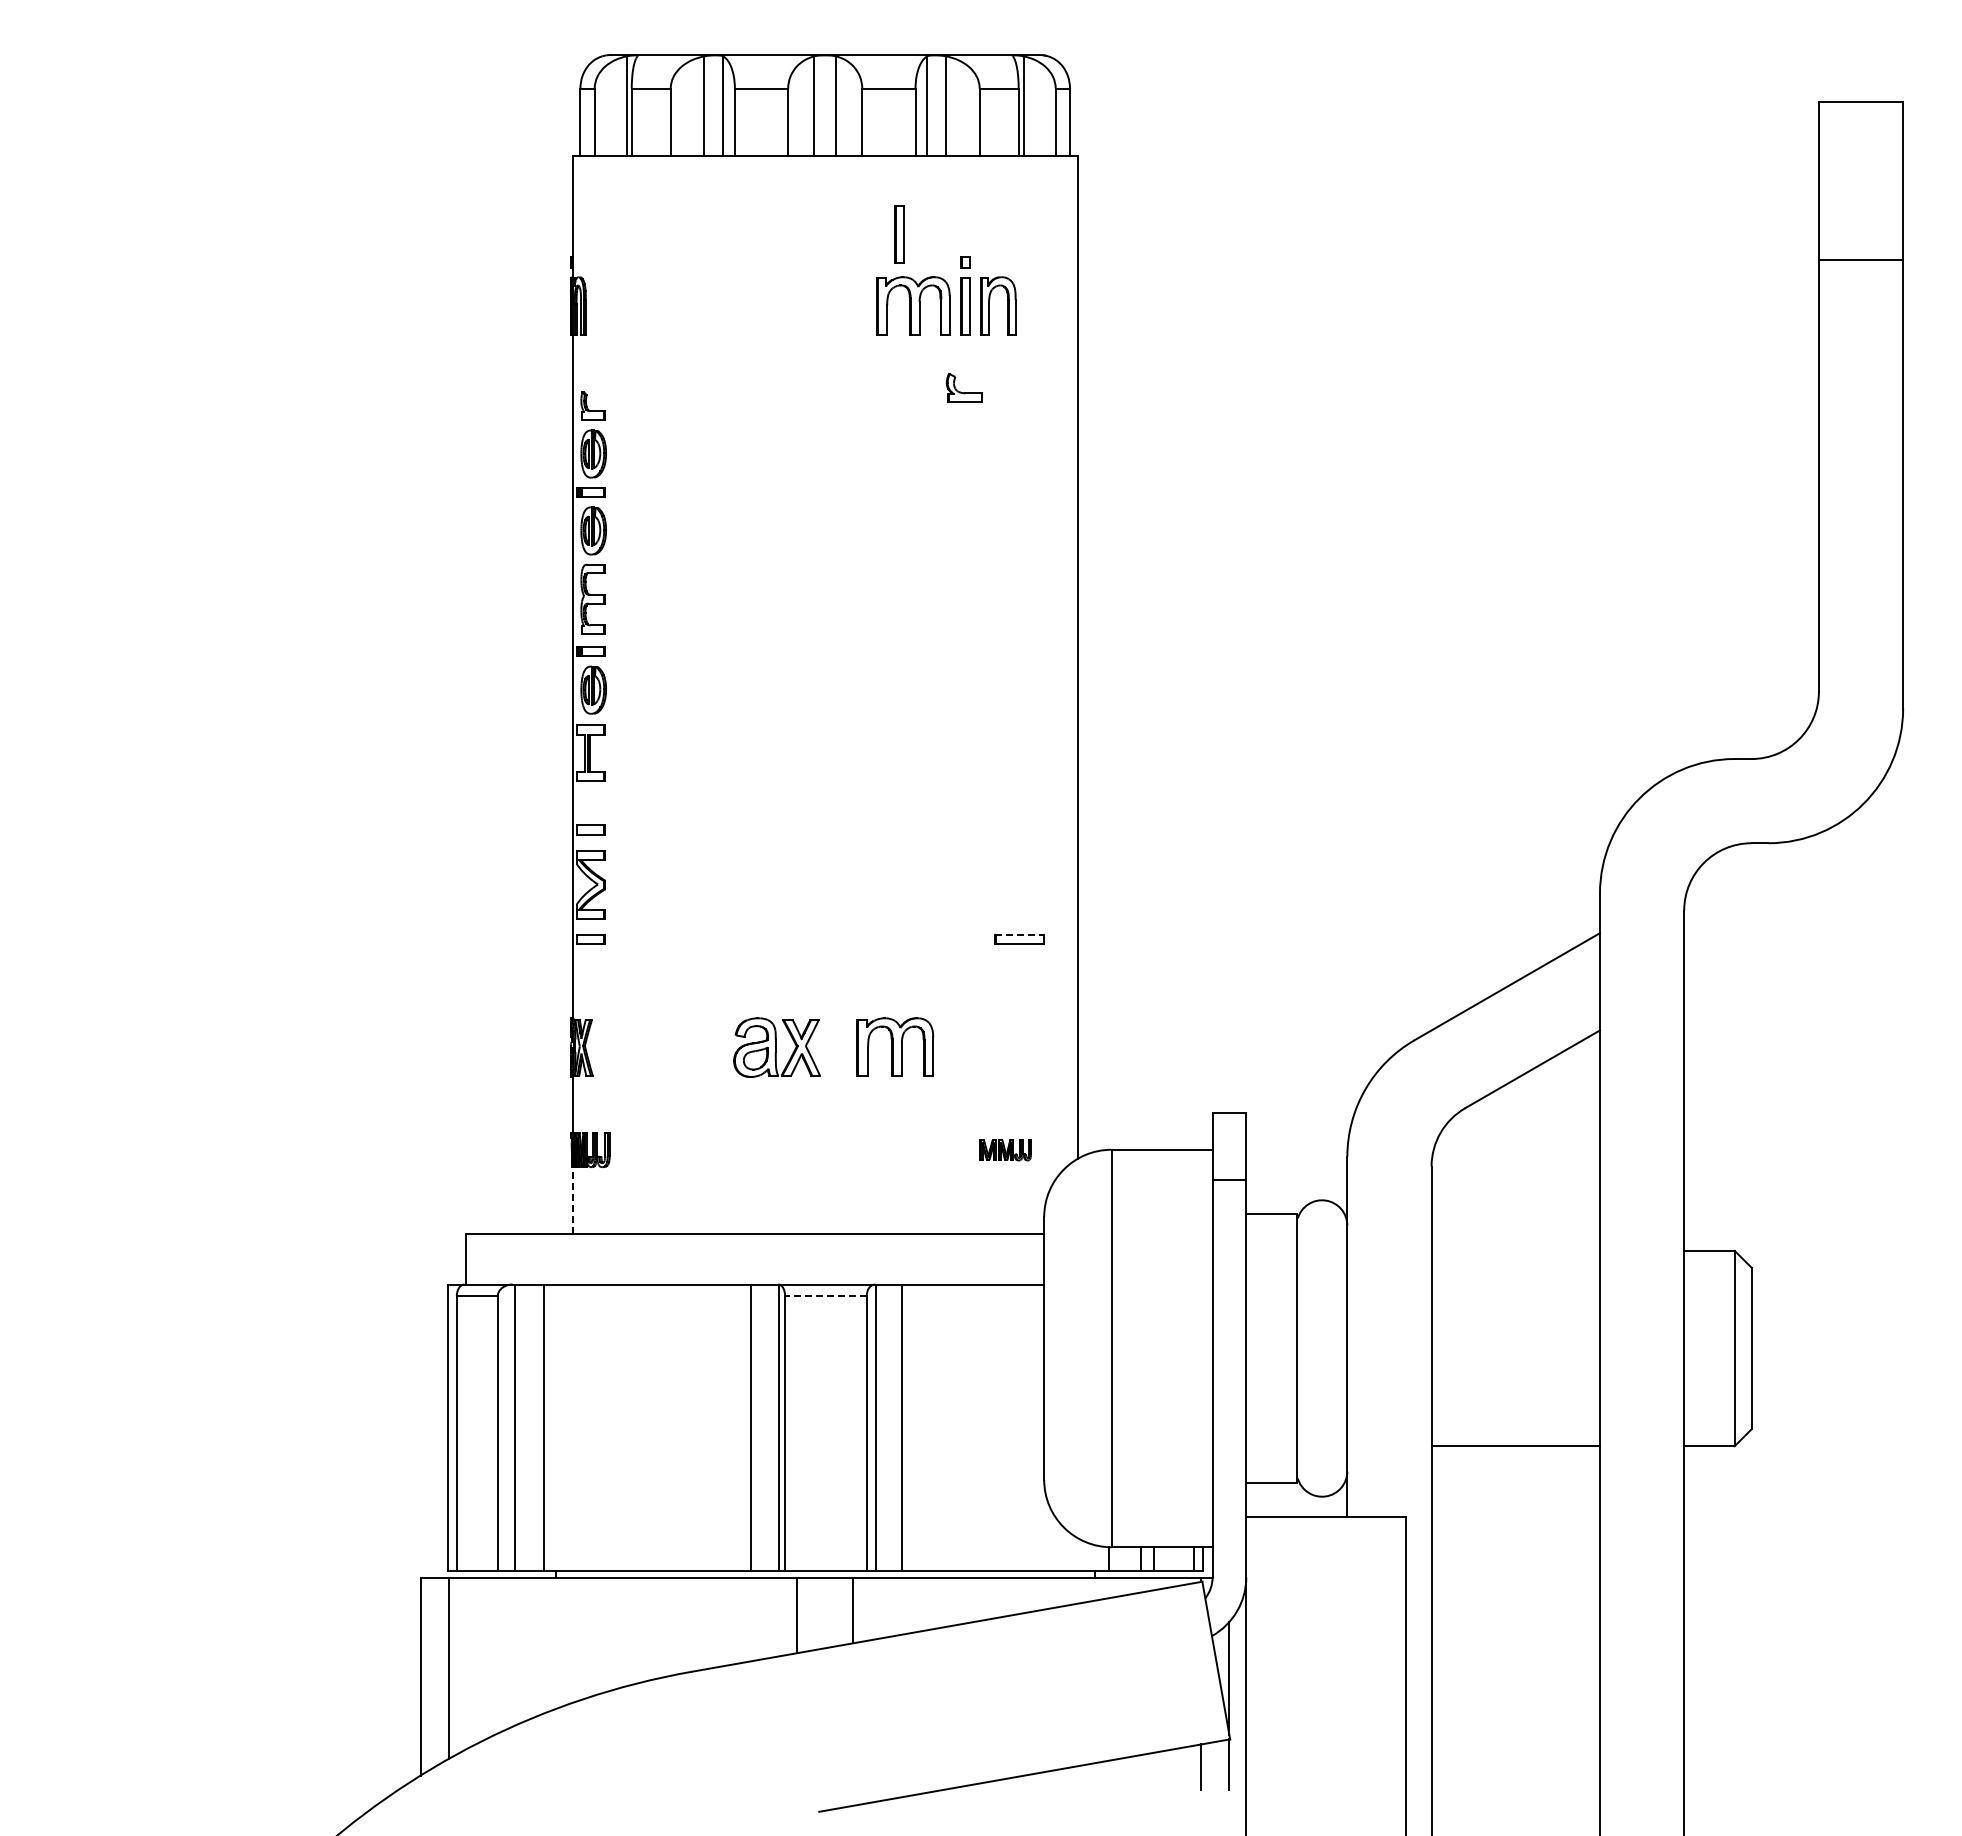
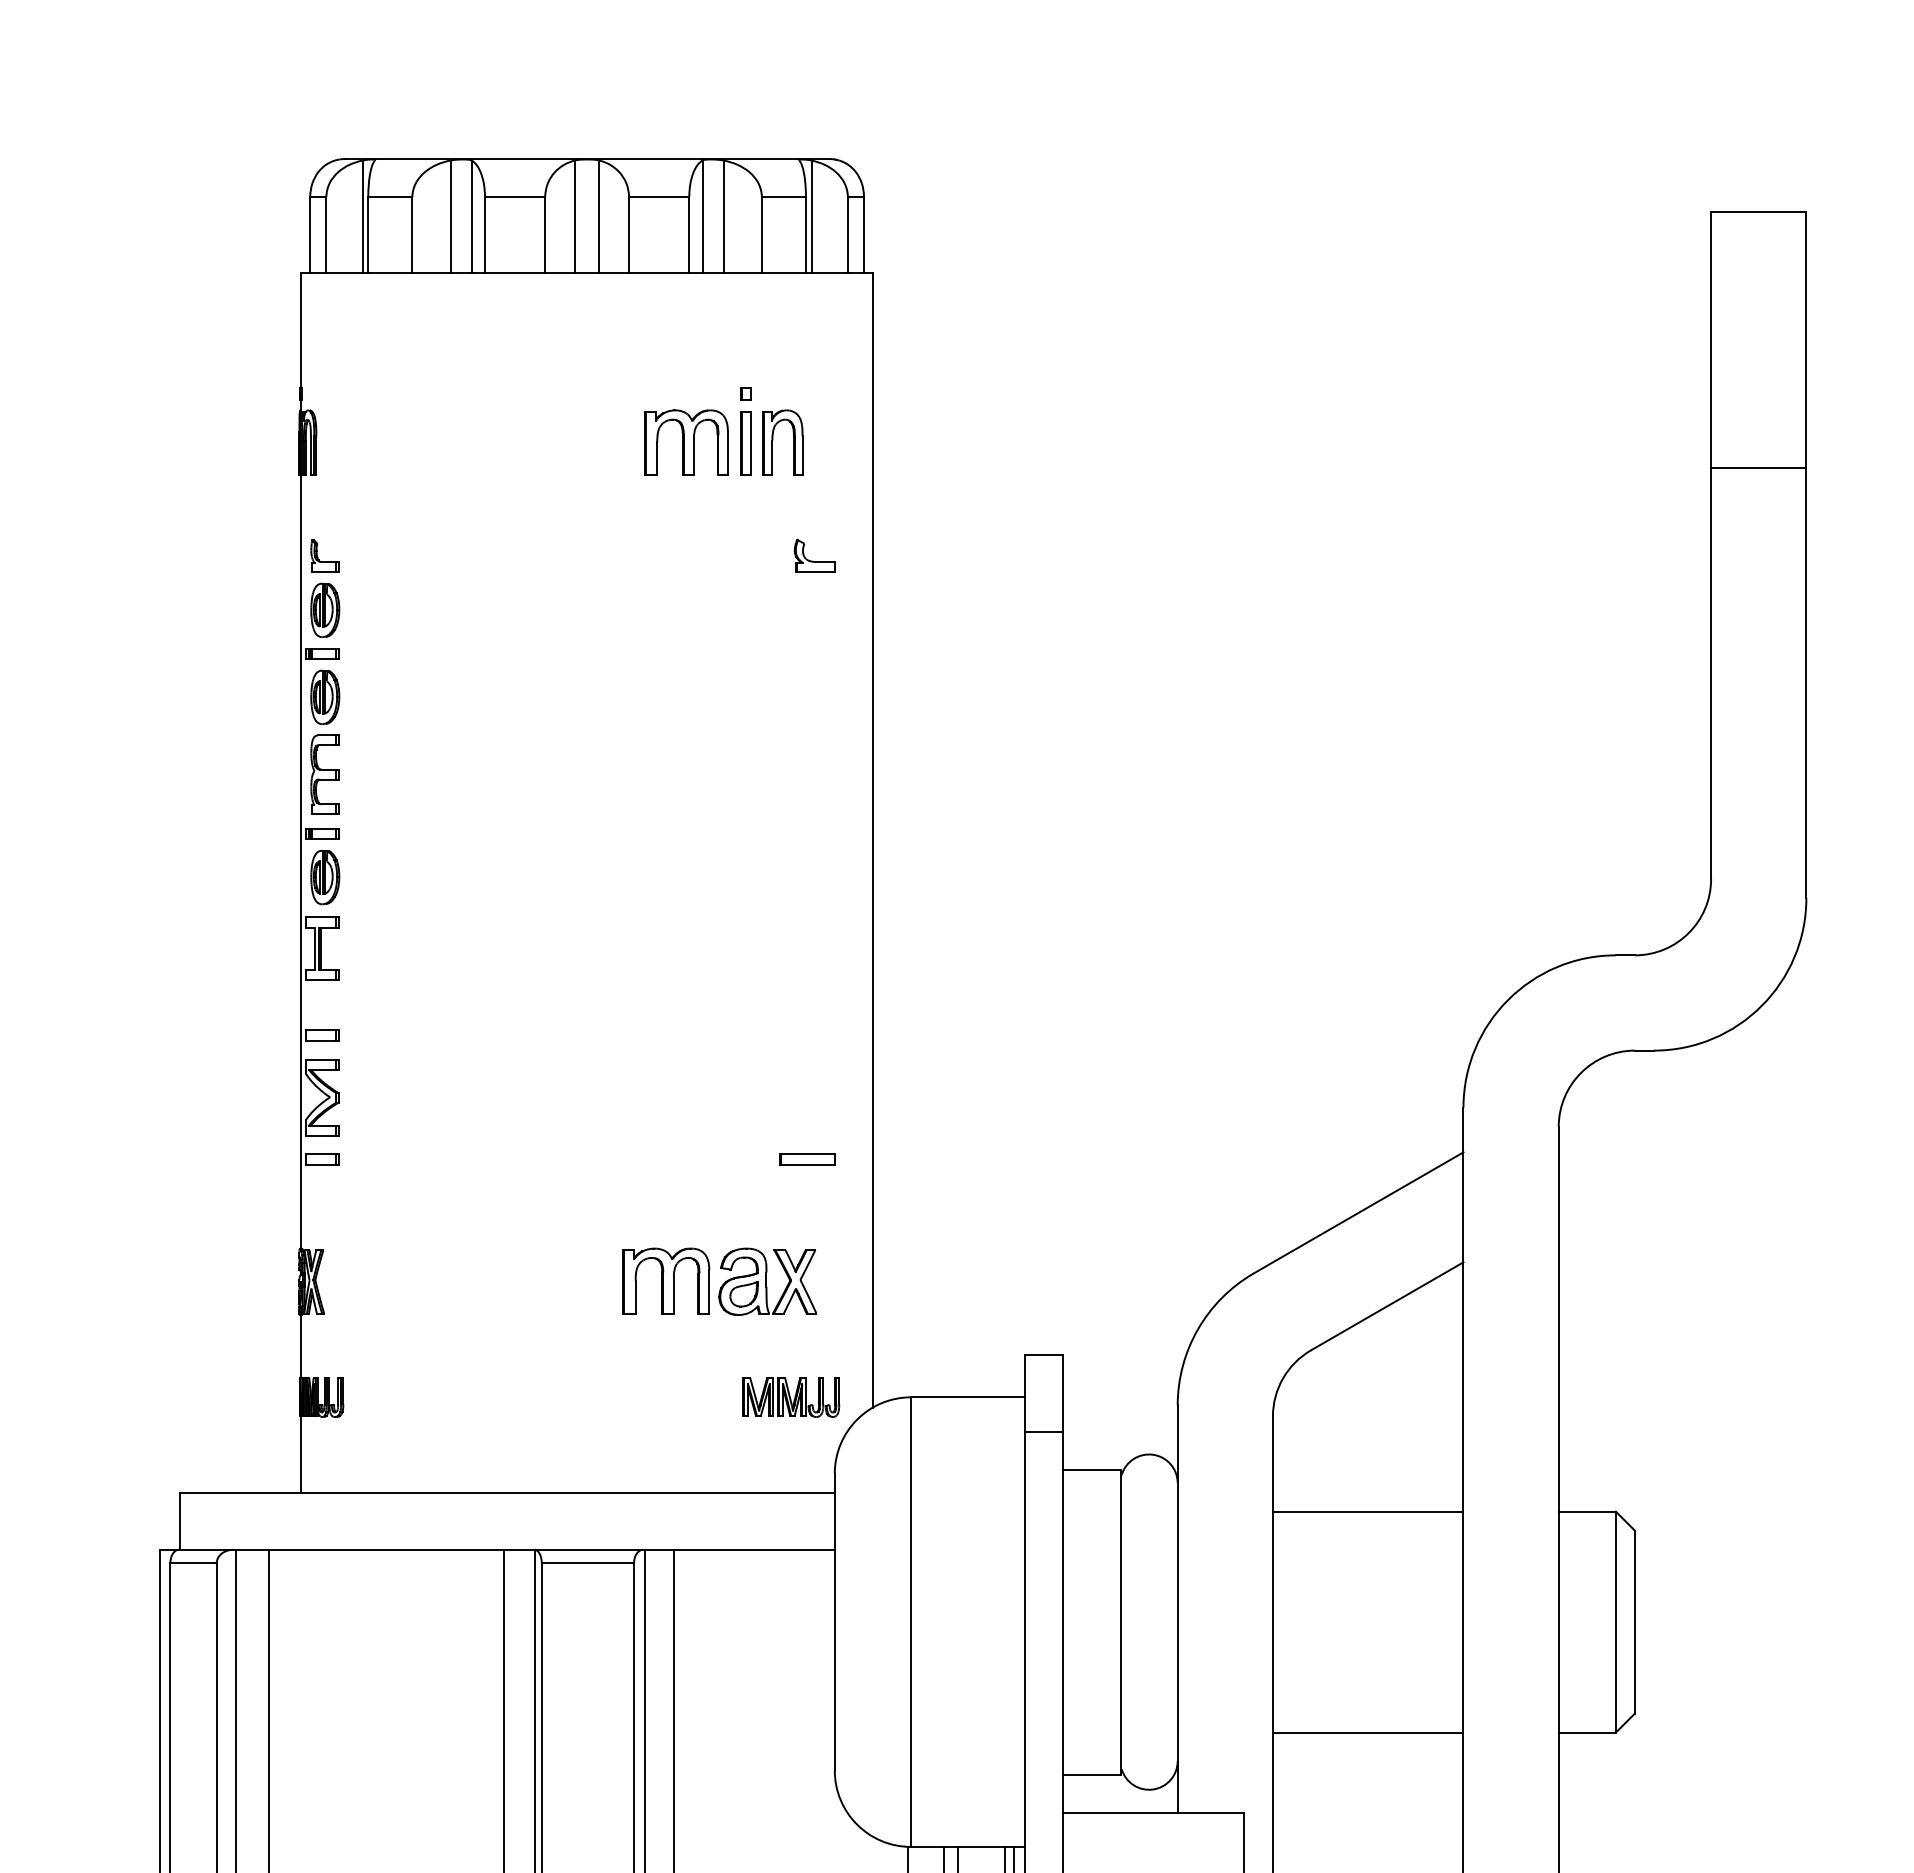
part: (899, 234) -> (671, 362), removed
line: (1860, 260) -> (1758, 468), moved
part: (963, 387) -> (813, 555), moved
line: (1020, 934) -> (808, 1153), dashed -> solid
part: (776, 1047) -> (767, 1281), moved
part: (1005, 1150) -> (791, 1398), size x1.67
line: (572, 1200) -> (301, 1454), dashed -> solid
line: (1515, 1250) -> (1367, 1511), added
line: (825, 1296) -> (587, 1563), dashed -> solid

